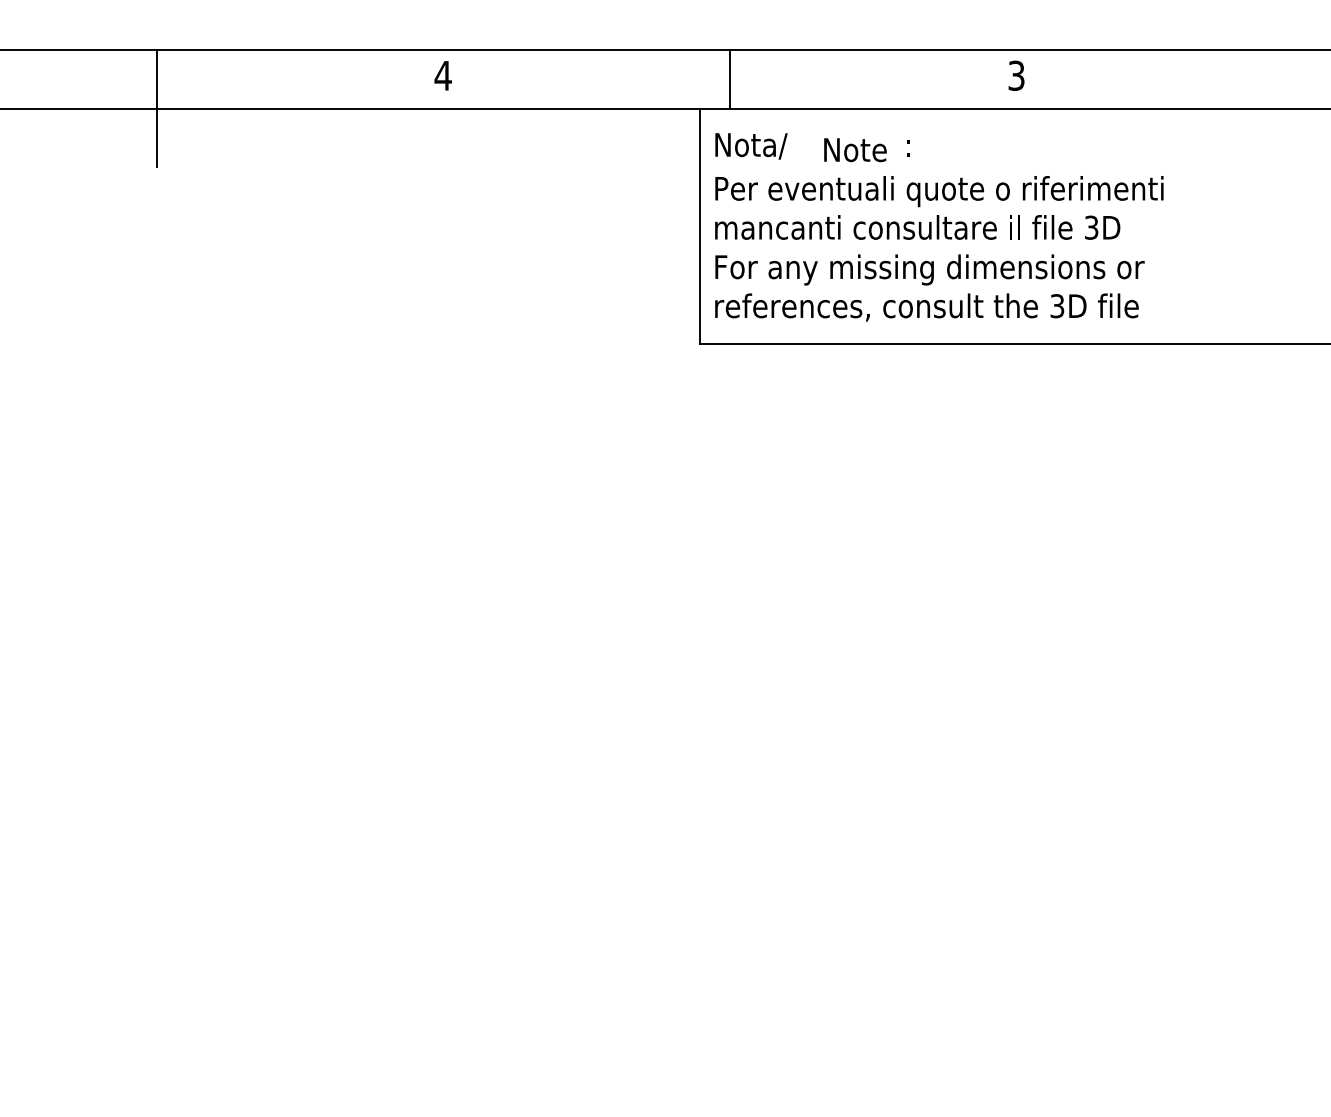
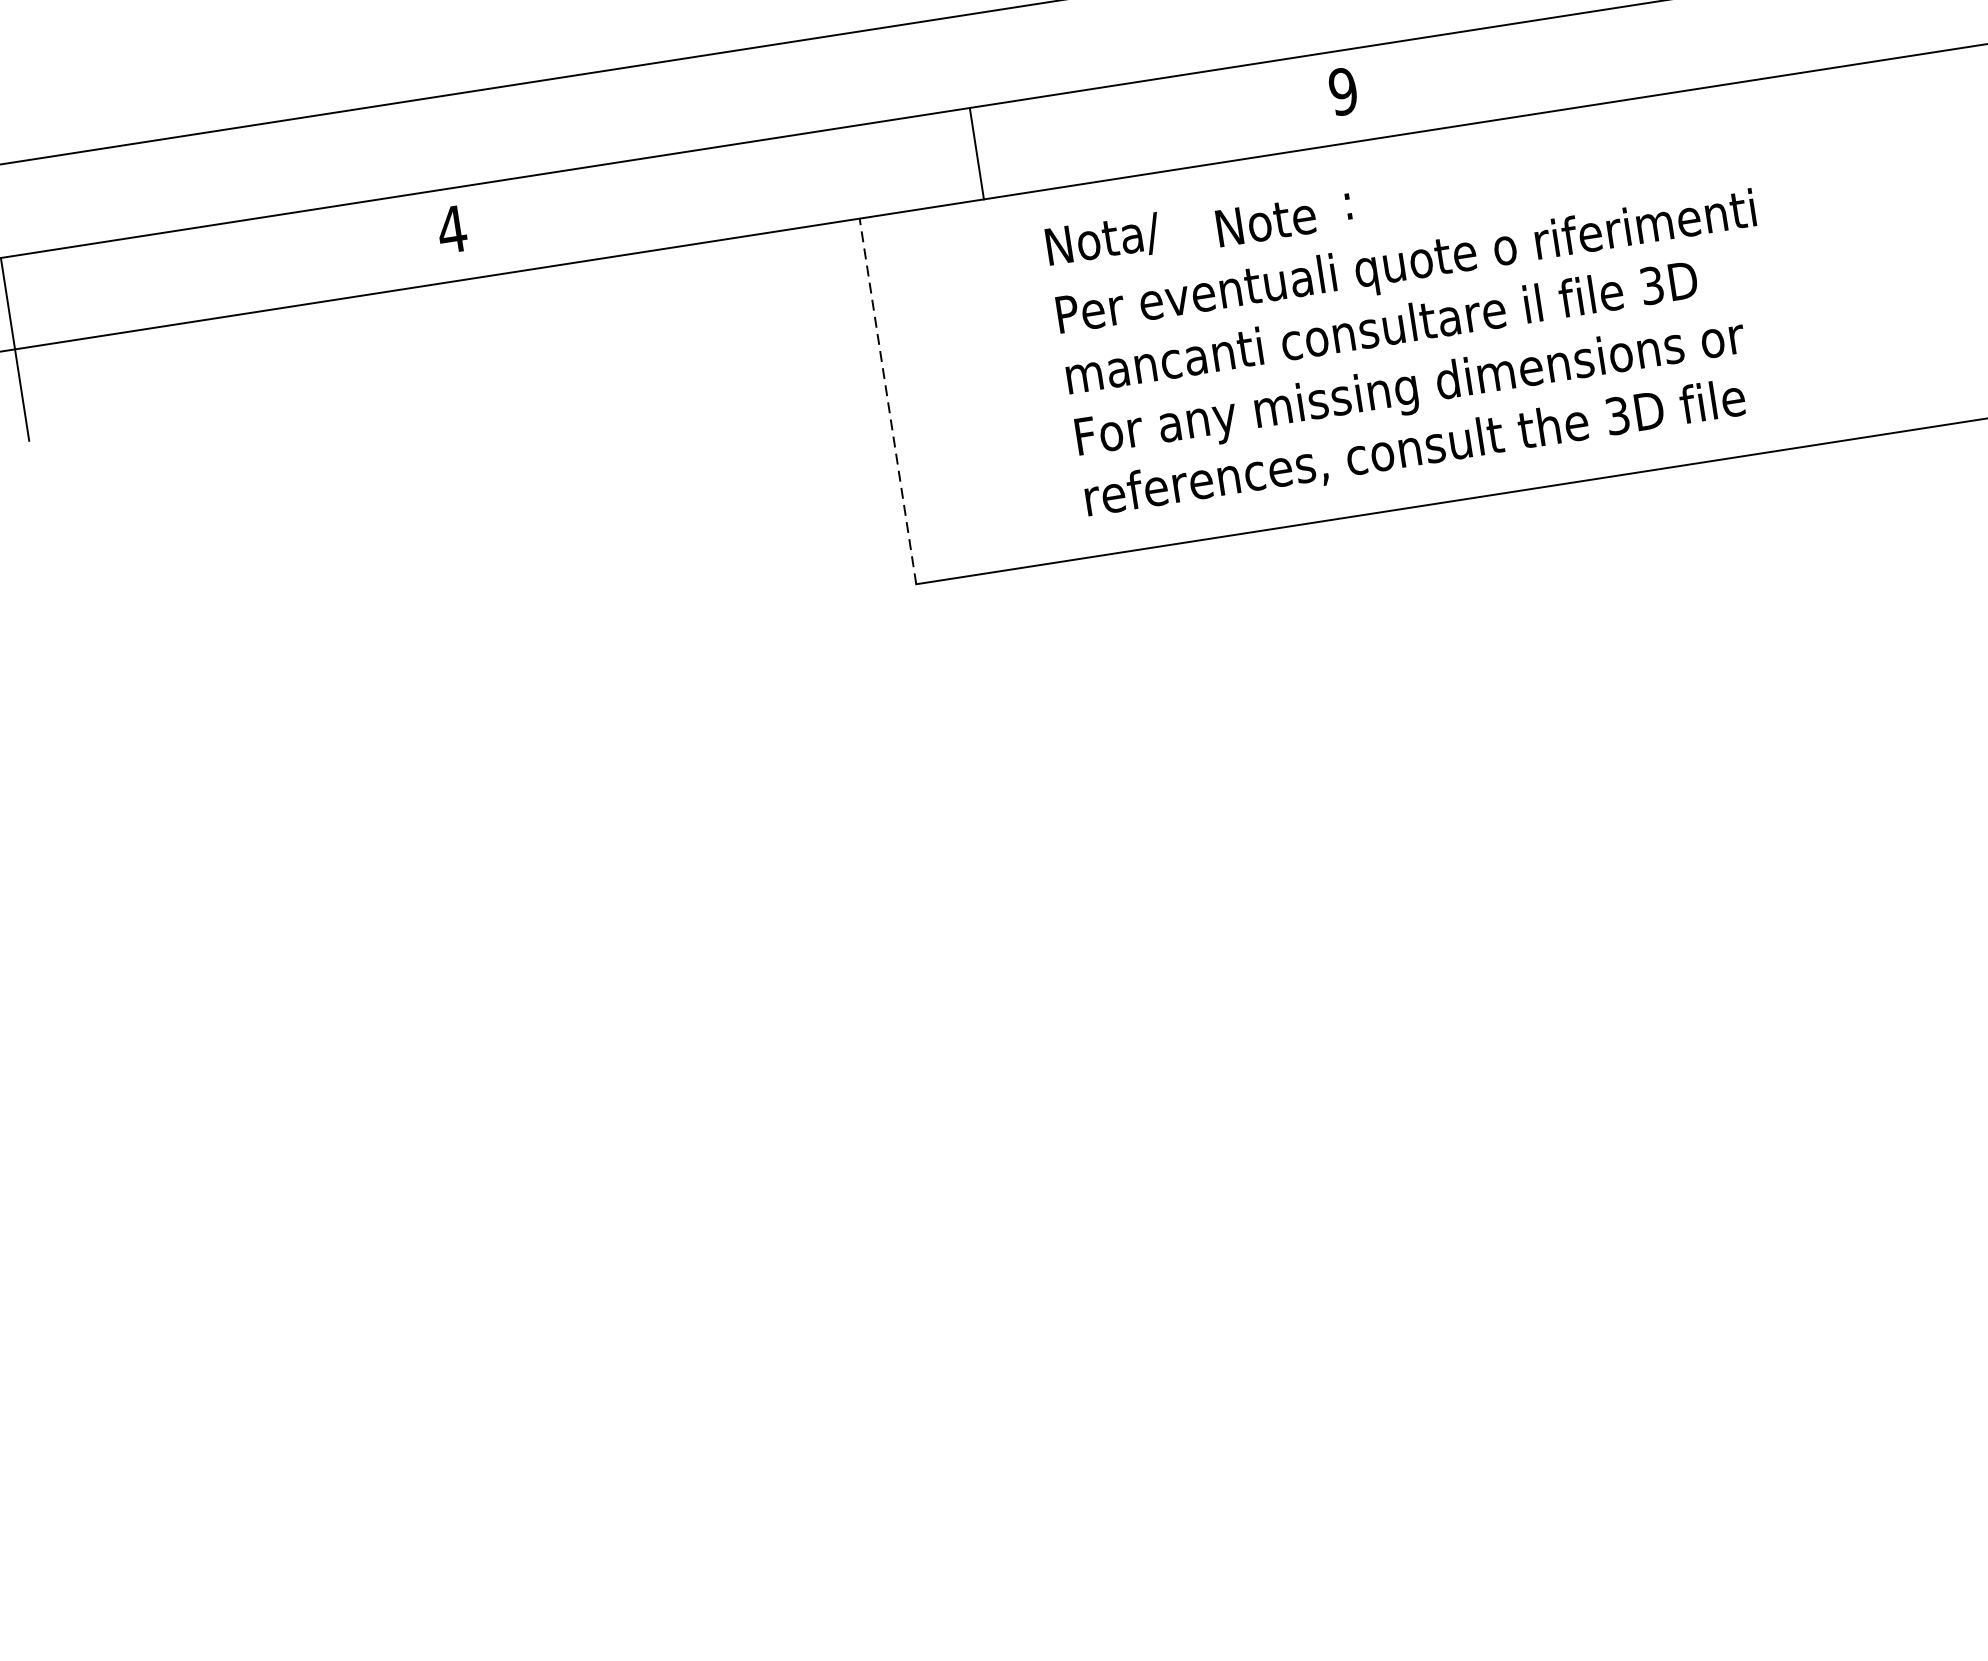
text: (1016, 75) -> (1343, 91), 3 -> 9
line: (730, 78) -> (977, 152), moved
line: (700, 226) -> (888, 401), solid -> dashed
text: (939, 227) -> (1415, 321), moved

